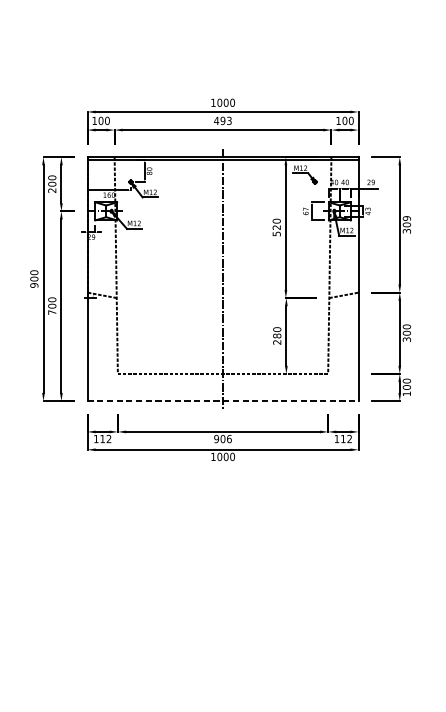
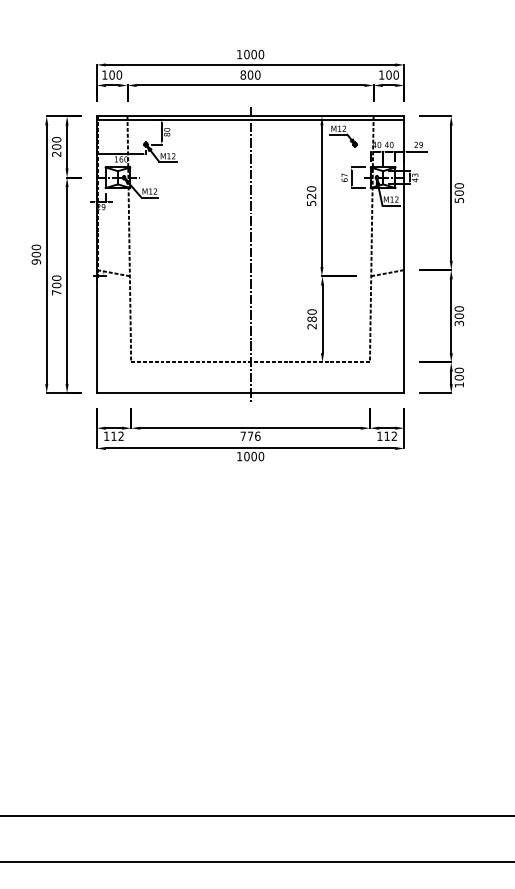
text: (222, 120) -> (250, 74), 493 -> 800
text: (406, 224) -> (458, 192), 309 -> 500
line: (222, 401) -> (250, 393), dashed -> solid
text: (219, 438) -> (246, 435), 906 -> 776

